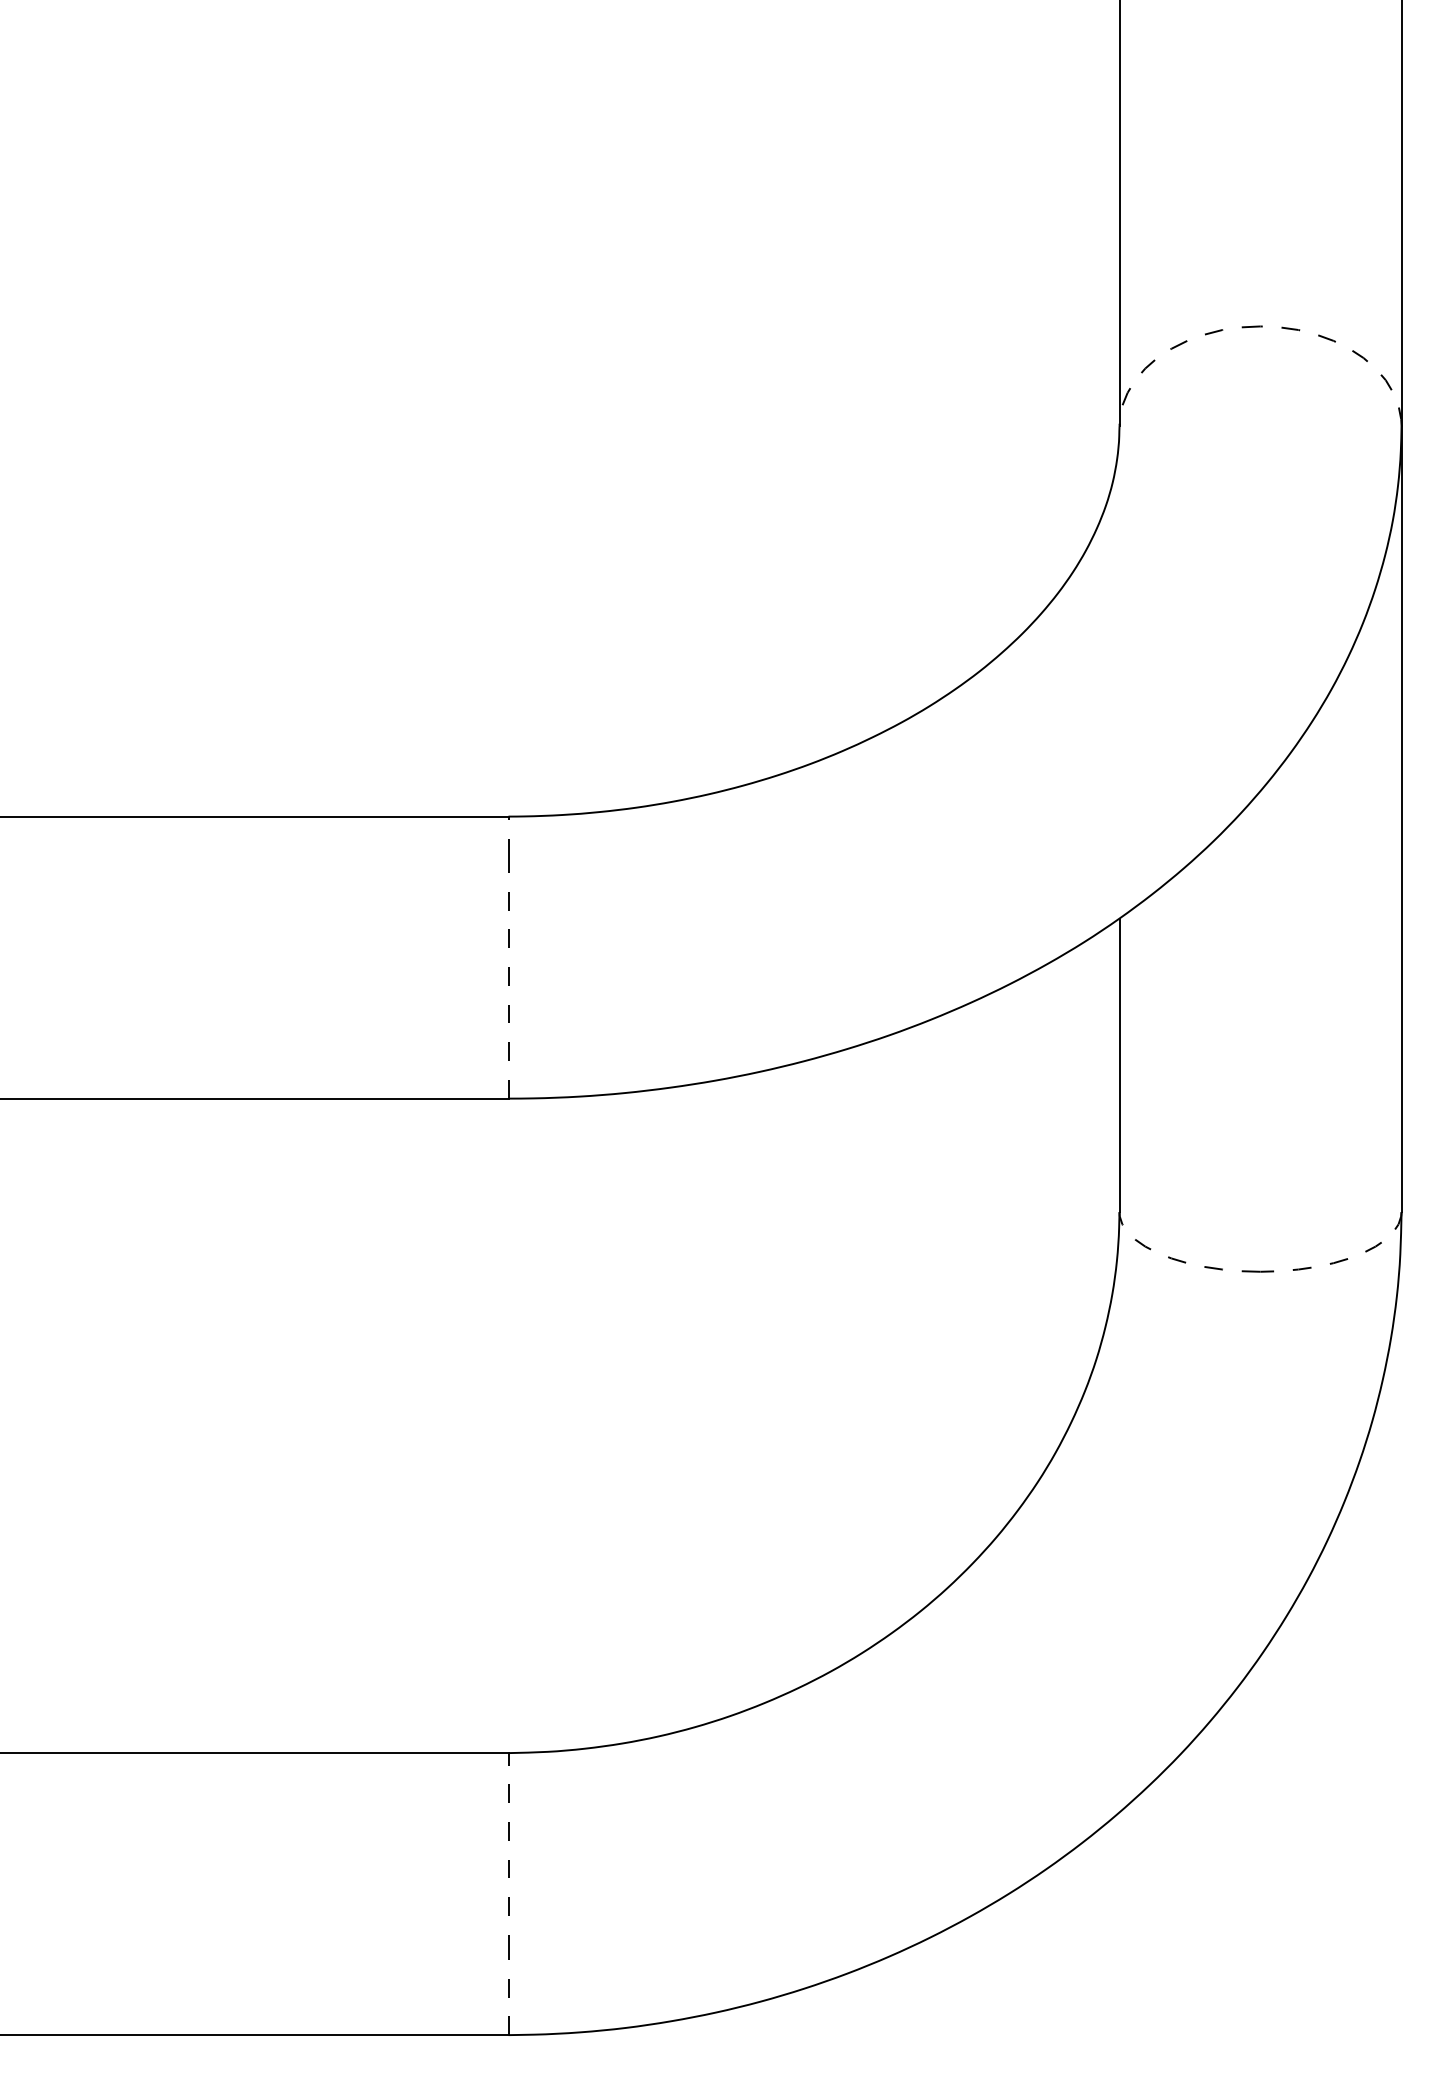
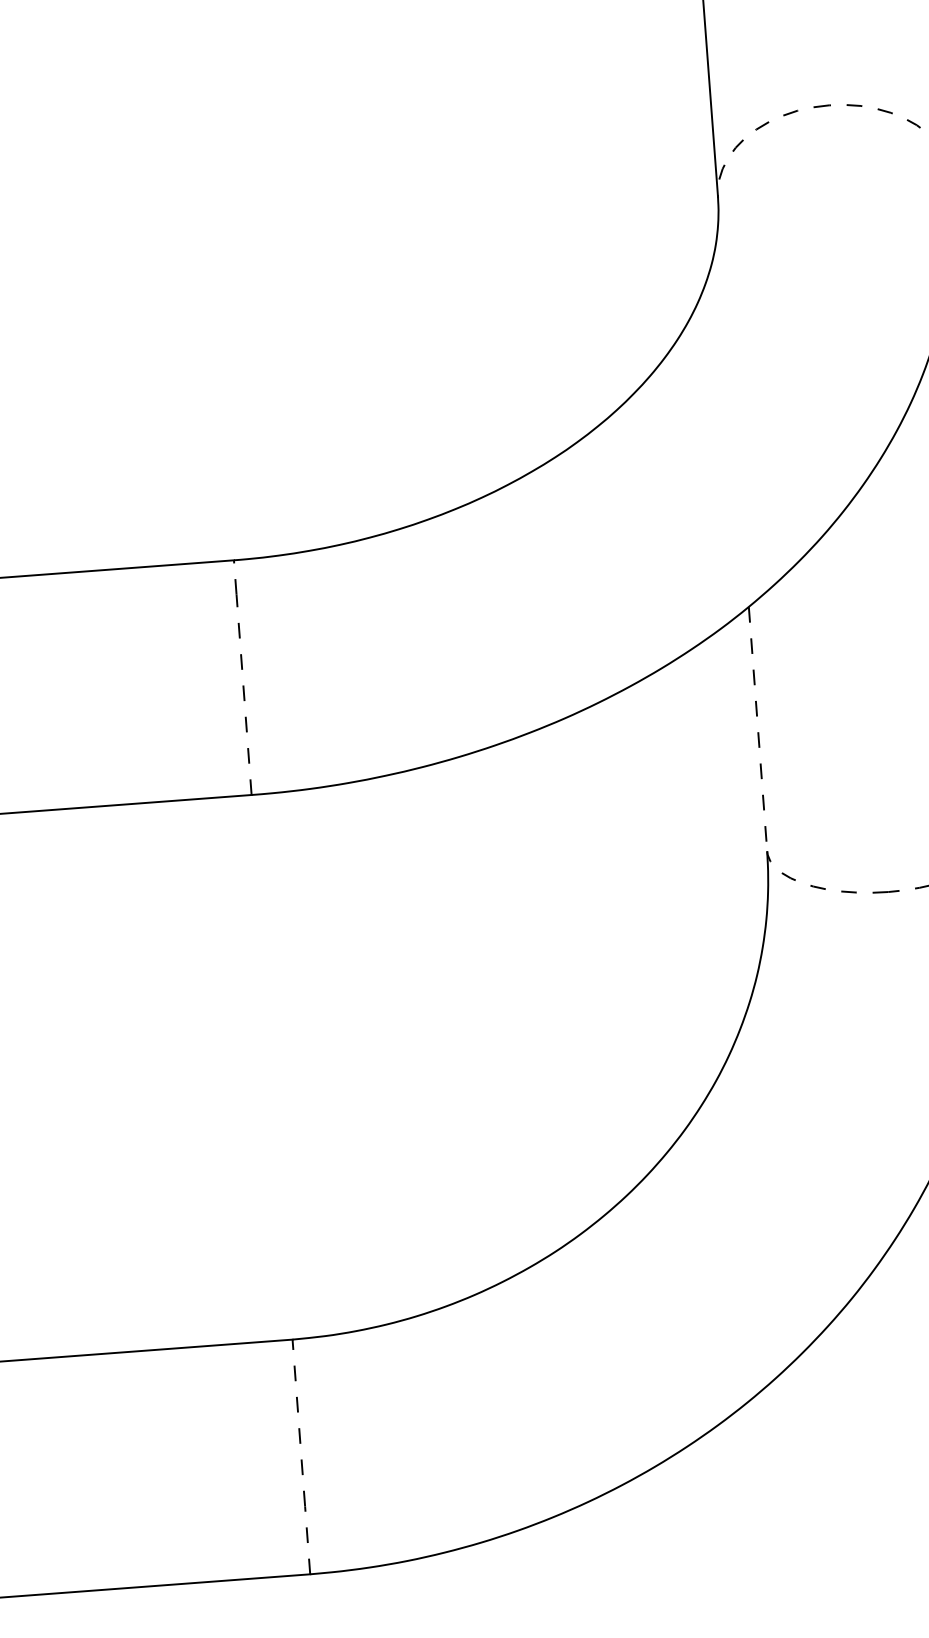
line: (1119, 1065) -> (757, 729), solid -> dashed

